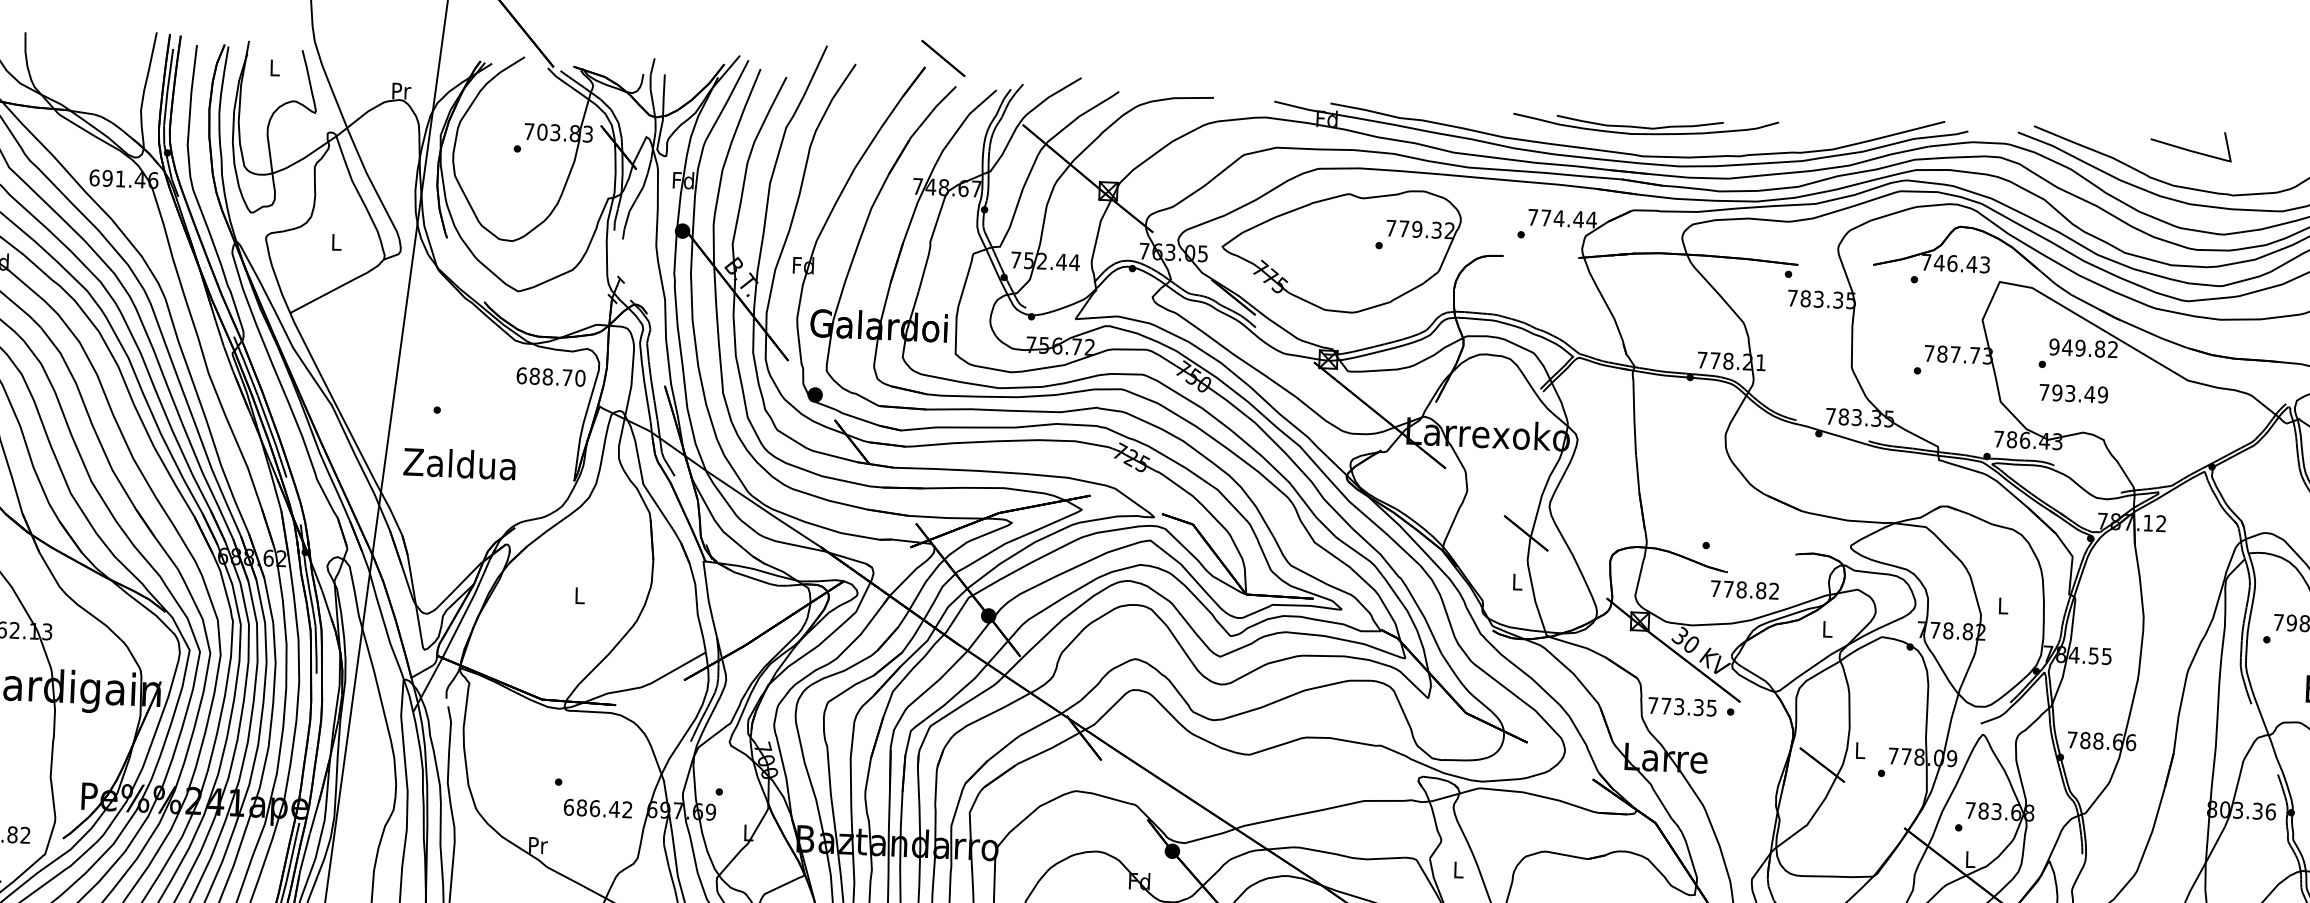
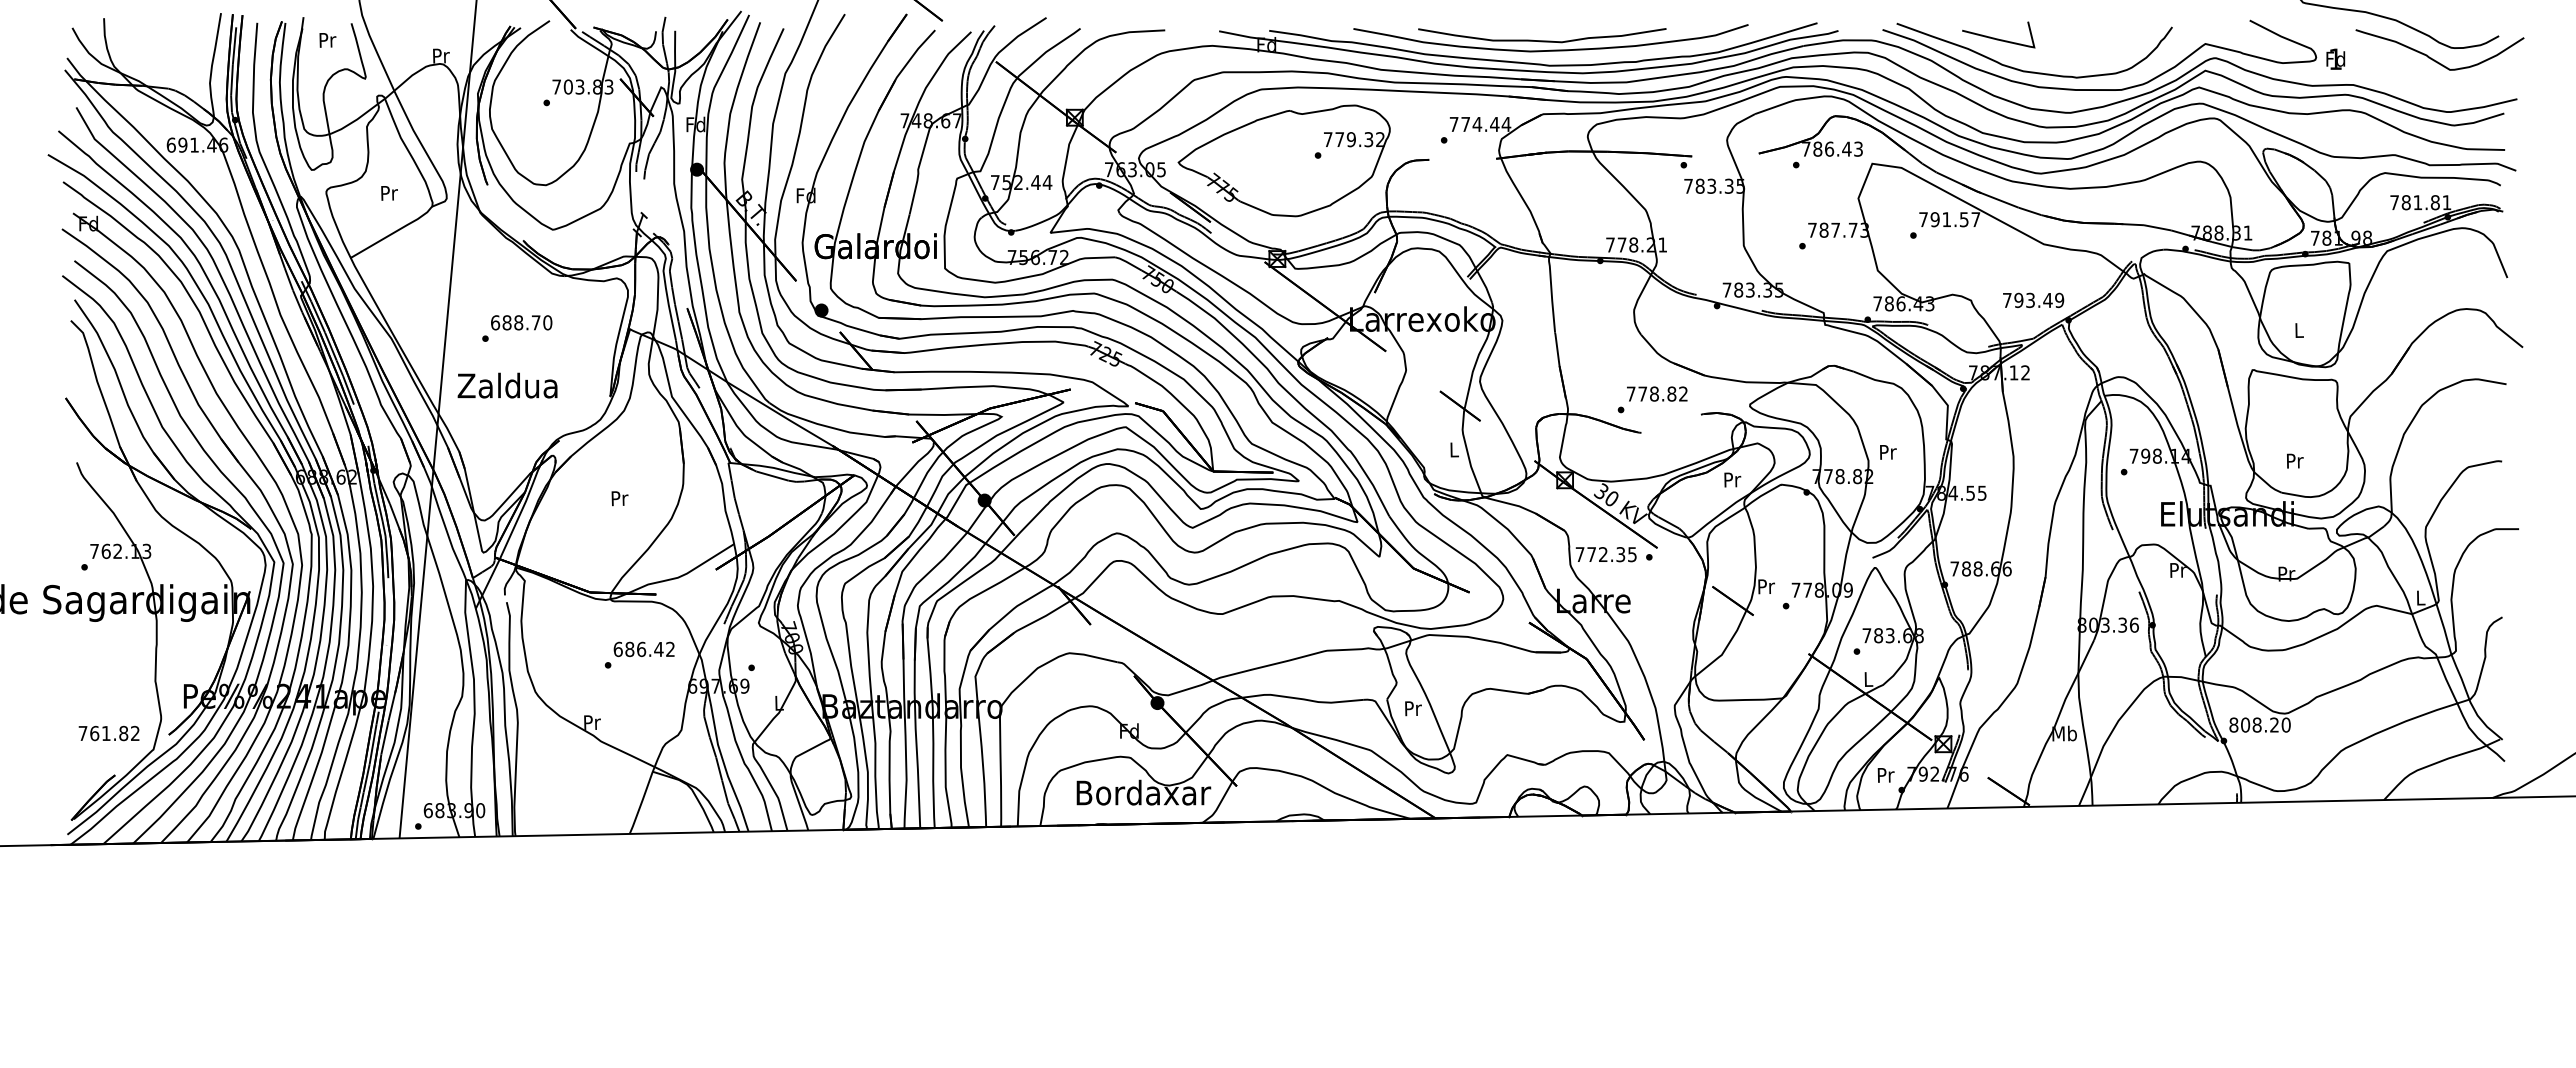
text: (274, 68) -> (327, 40), L -> Pr
part: (1645, 125) -> (1550, 38), size x1.67
line: (2190, 149) -> (1998, 38), moved
text: (336, 242) -> (389, 193), L -> Pr
text: (1939, 262) -> (1817, 148), 746.43 -> 786.43
text: (2083, 348) -> (1949, 219), 949.82 -> 791.57
text: (550, 376) -> (521, 322), moved
text: (2073, 393) -> (2033, 300), moved
text: (1745, 589) -> (1657, 393), moved
text: (579, 595) -> (619, 498), L -> Pr
text: (2003, 606) -> (1888, 452), L -> Pr
text: (1827, 628) -> (1732, 479), L -> Pr
text: (1679, 706) -> (1603, 554), 773.35 -> 772.35
text: (1860, 750) -> (1766, 586), L -> Pr
text: (597, 808) -> (643, 649), moved
text: (1459, 869) -> (1413, 708), L -> Pr

